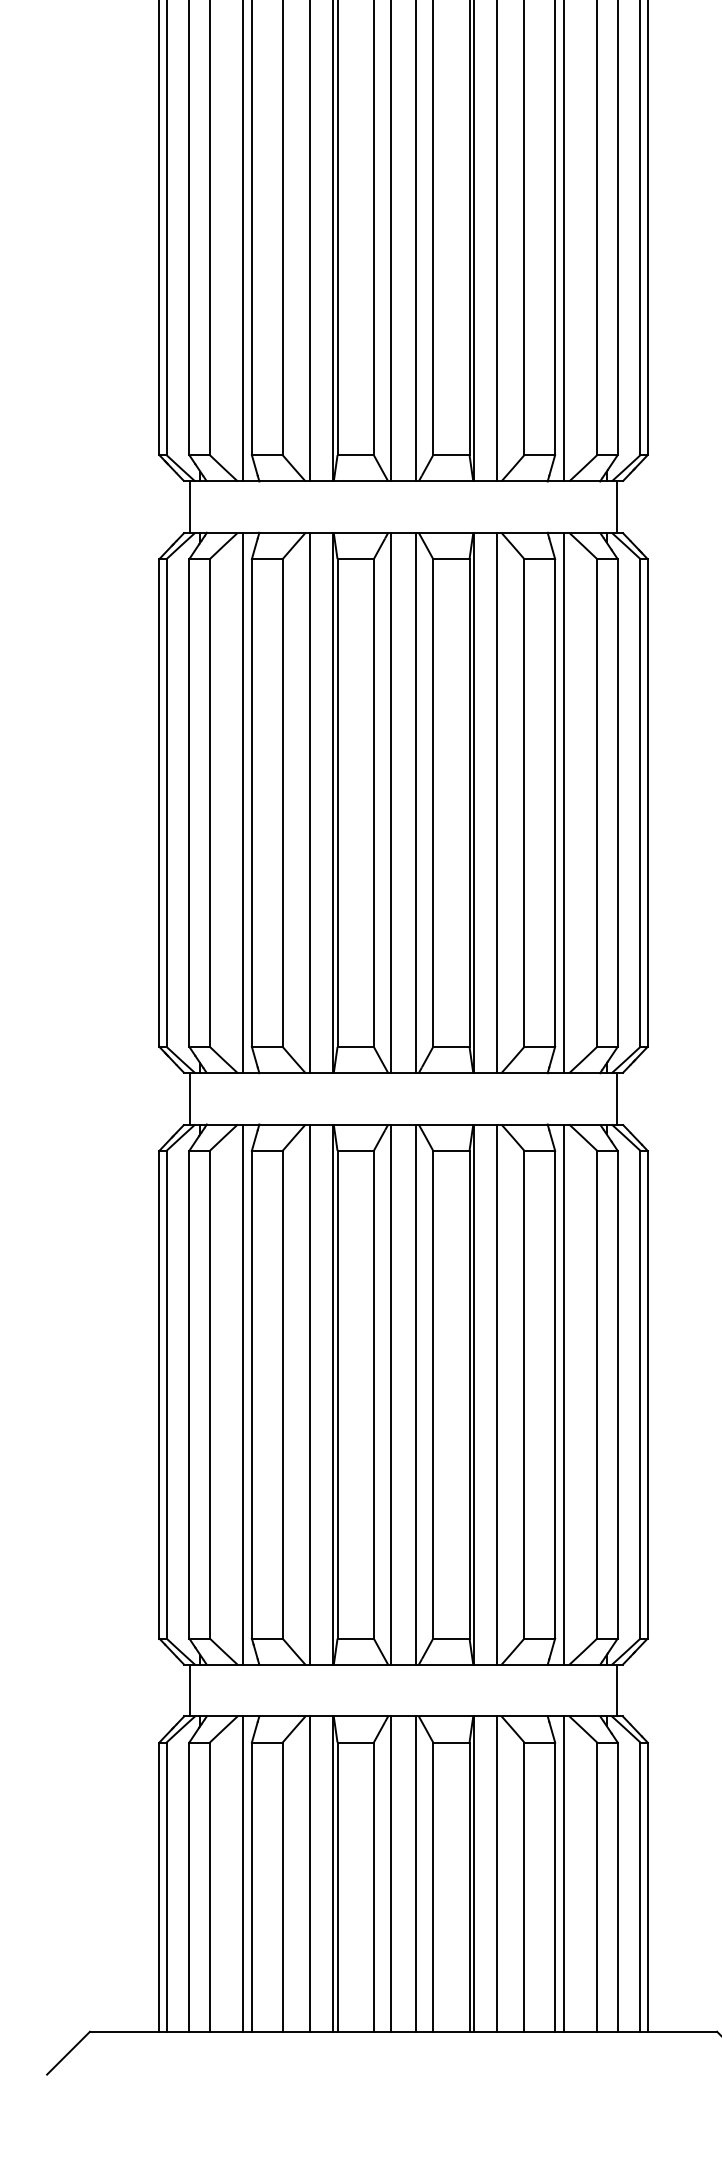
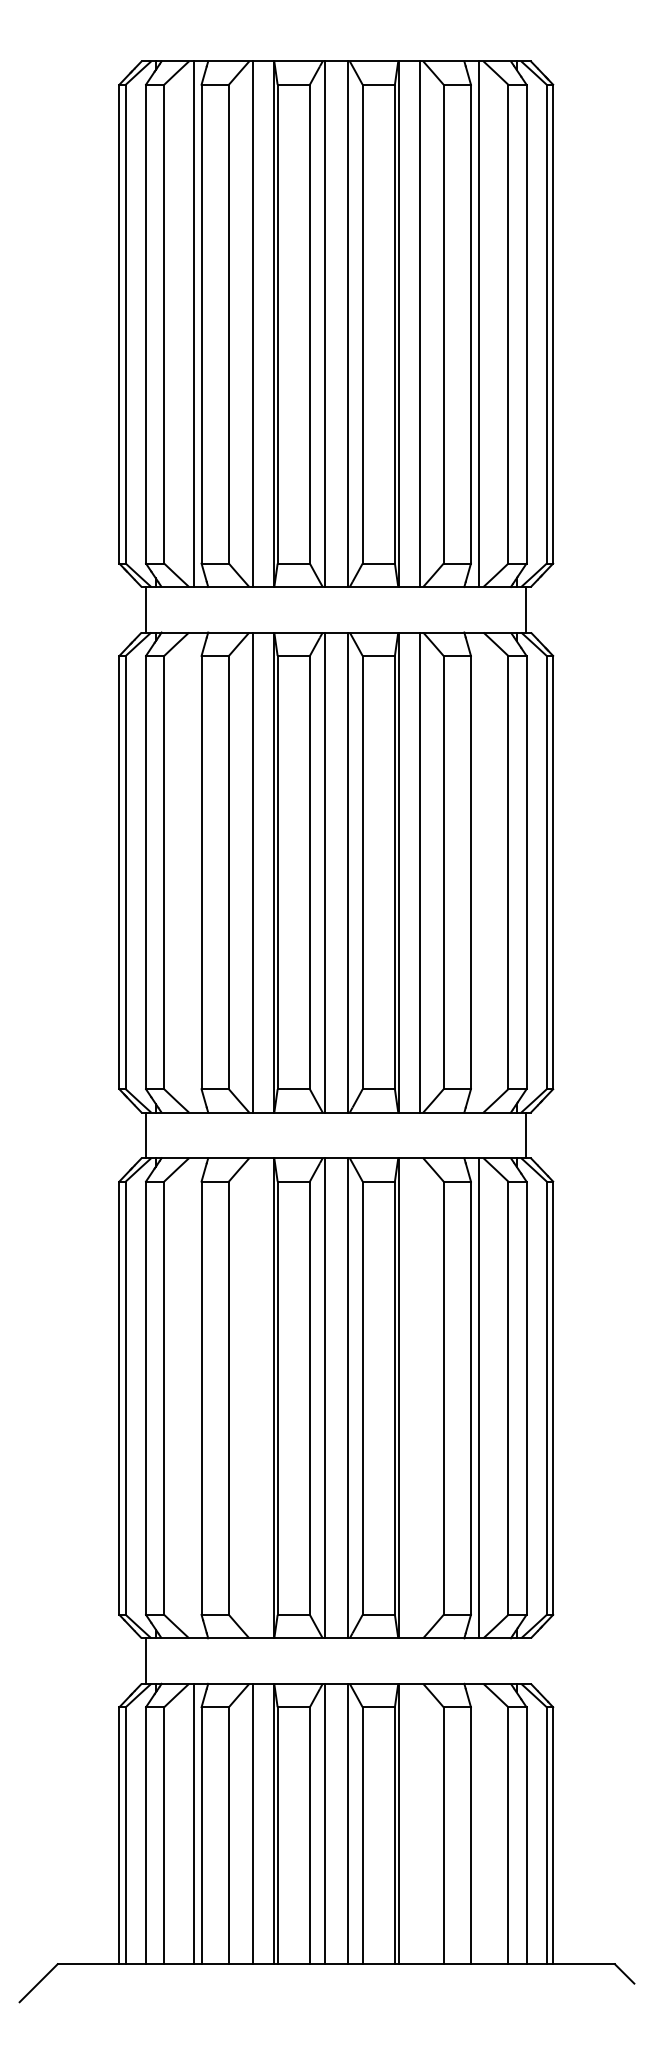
line: (242, 802) -> (193, 872), removed
line: (564, 802) -> (479, 872), removed
line: (242, 1395) -> (193, 1398), removed
line: (309, 1395) -> (252, 1398), removed
line: (497, 1395) -> (419, 1398), removed
line: (617, 1689) -> (526, 1660), removed
line: (497, 1873) -> (419, 1823), removed
line: (564, 1873) -> (479, 1823), removed

